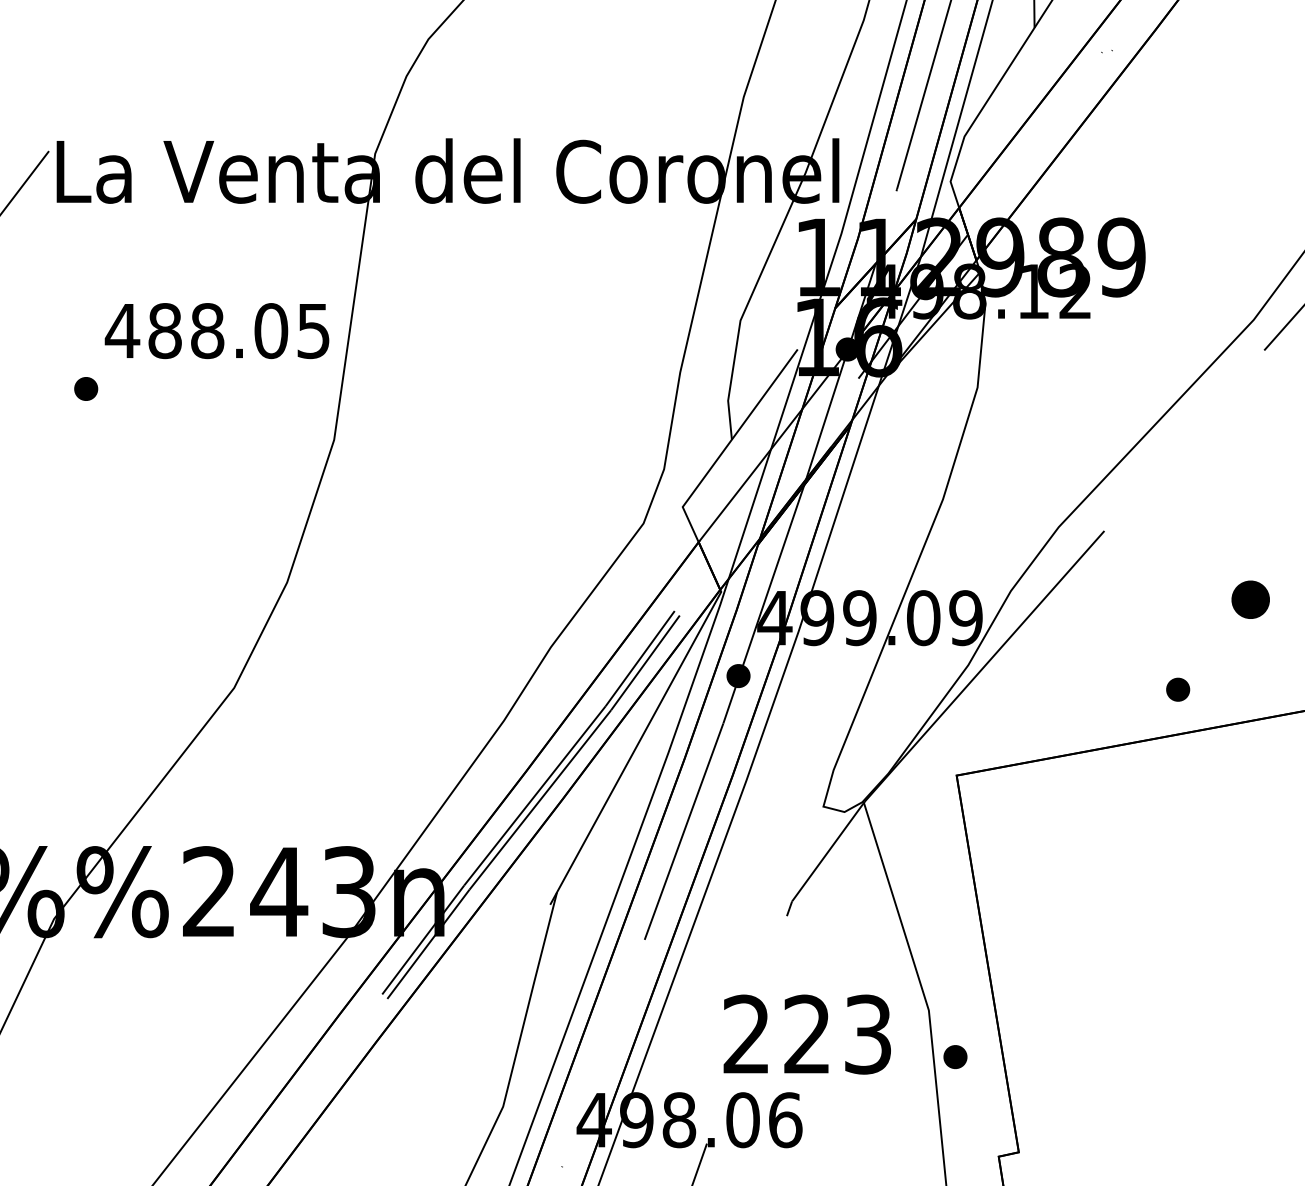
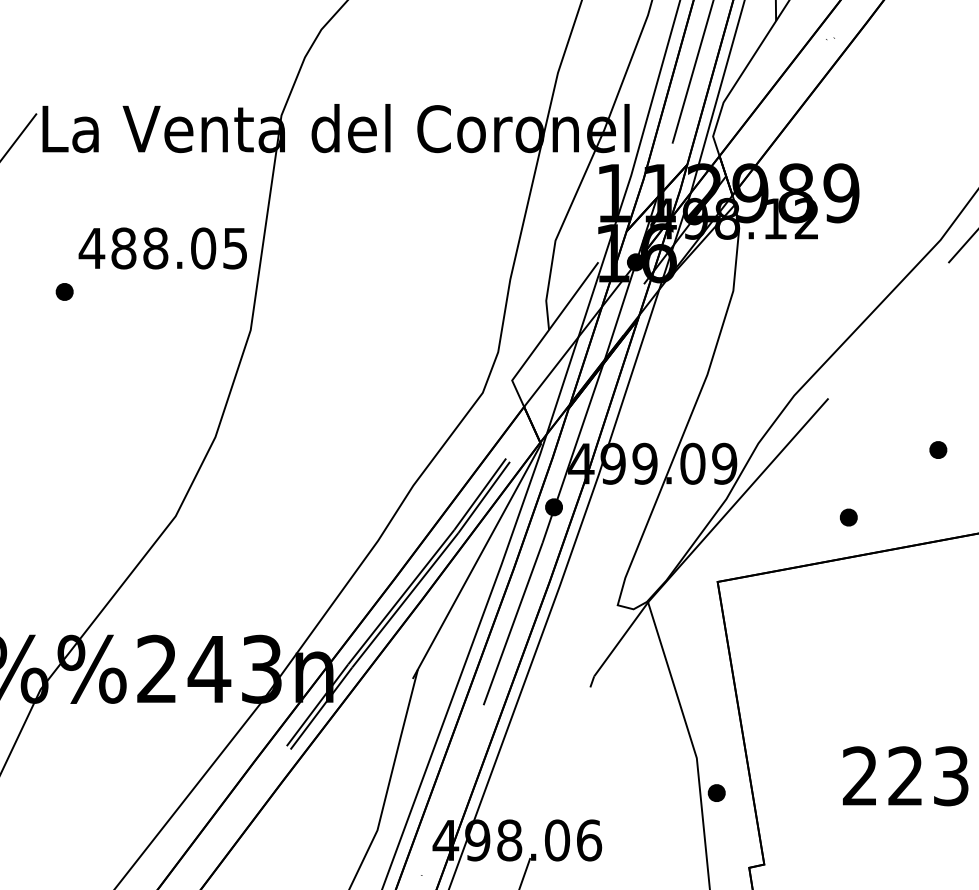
part: (1251, 598) -> (938, 449), size x0.62
part: (1177, 689) -> (848, 517), moved
text: (807, 1034) -> (905, 776), moved

